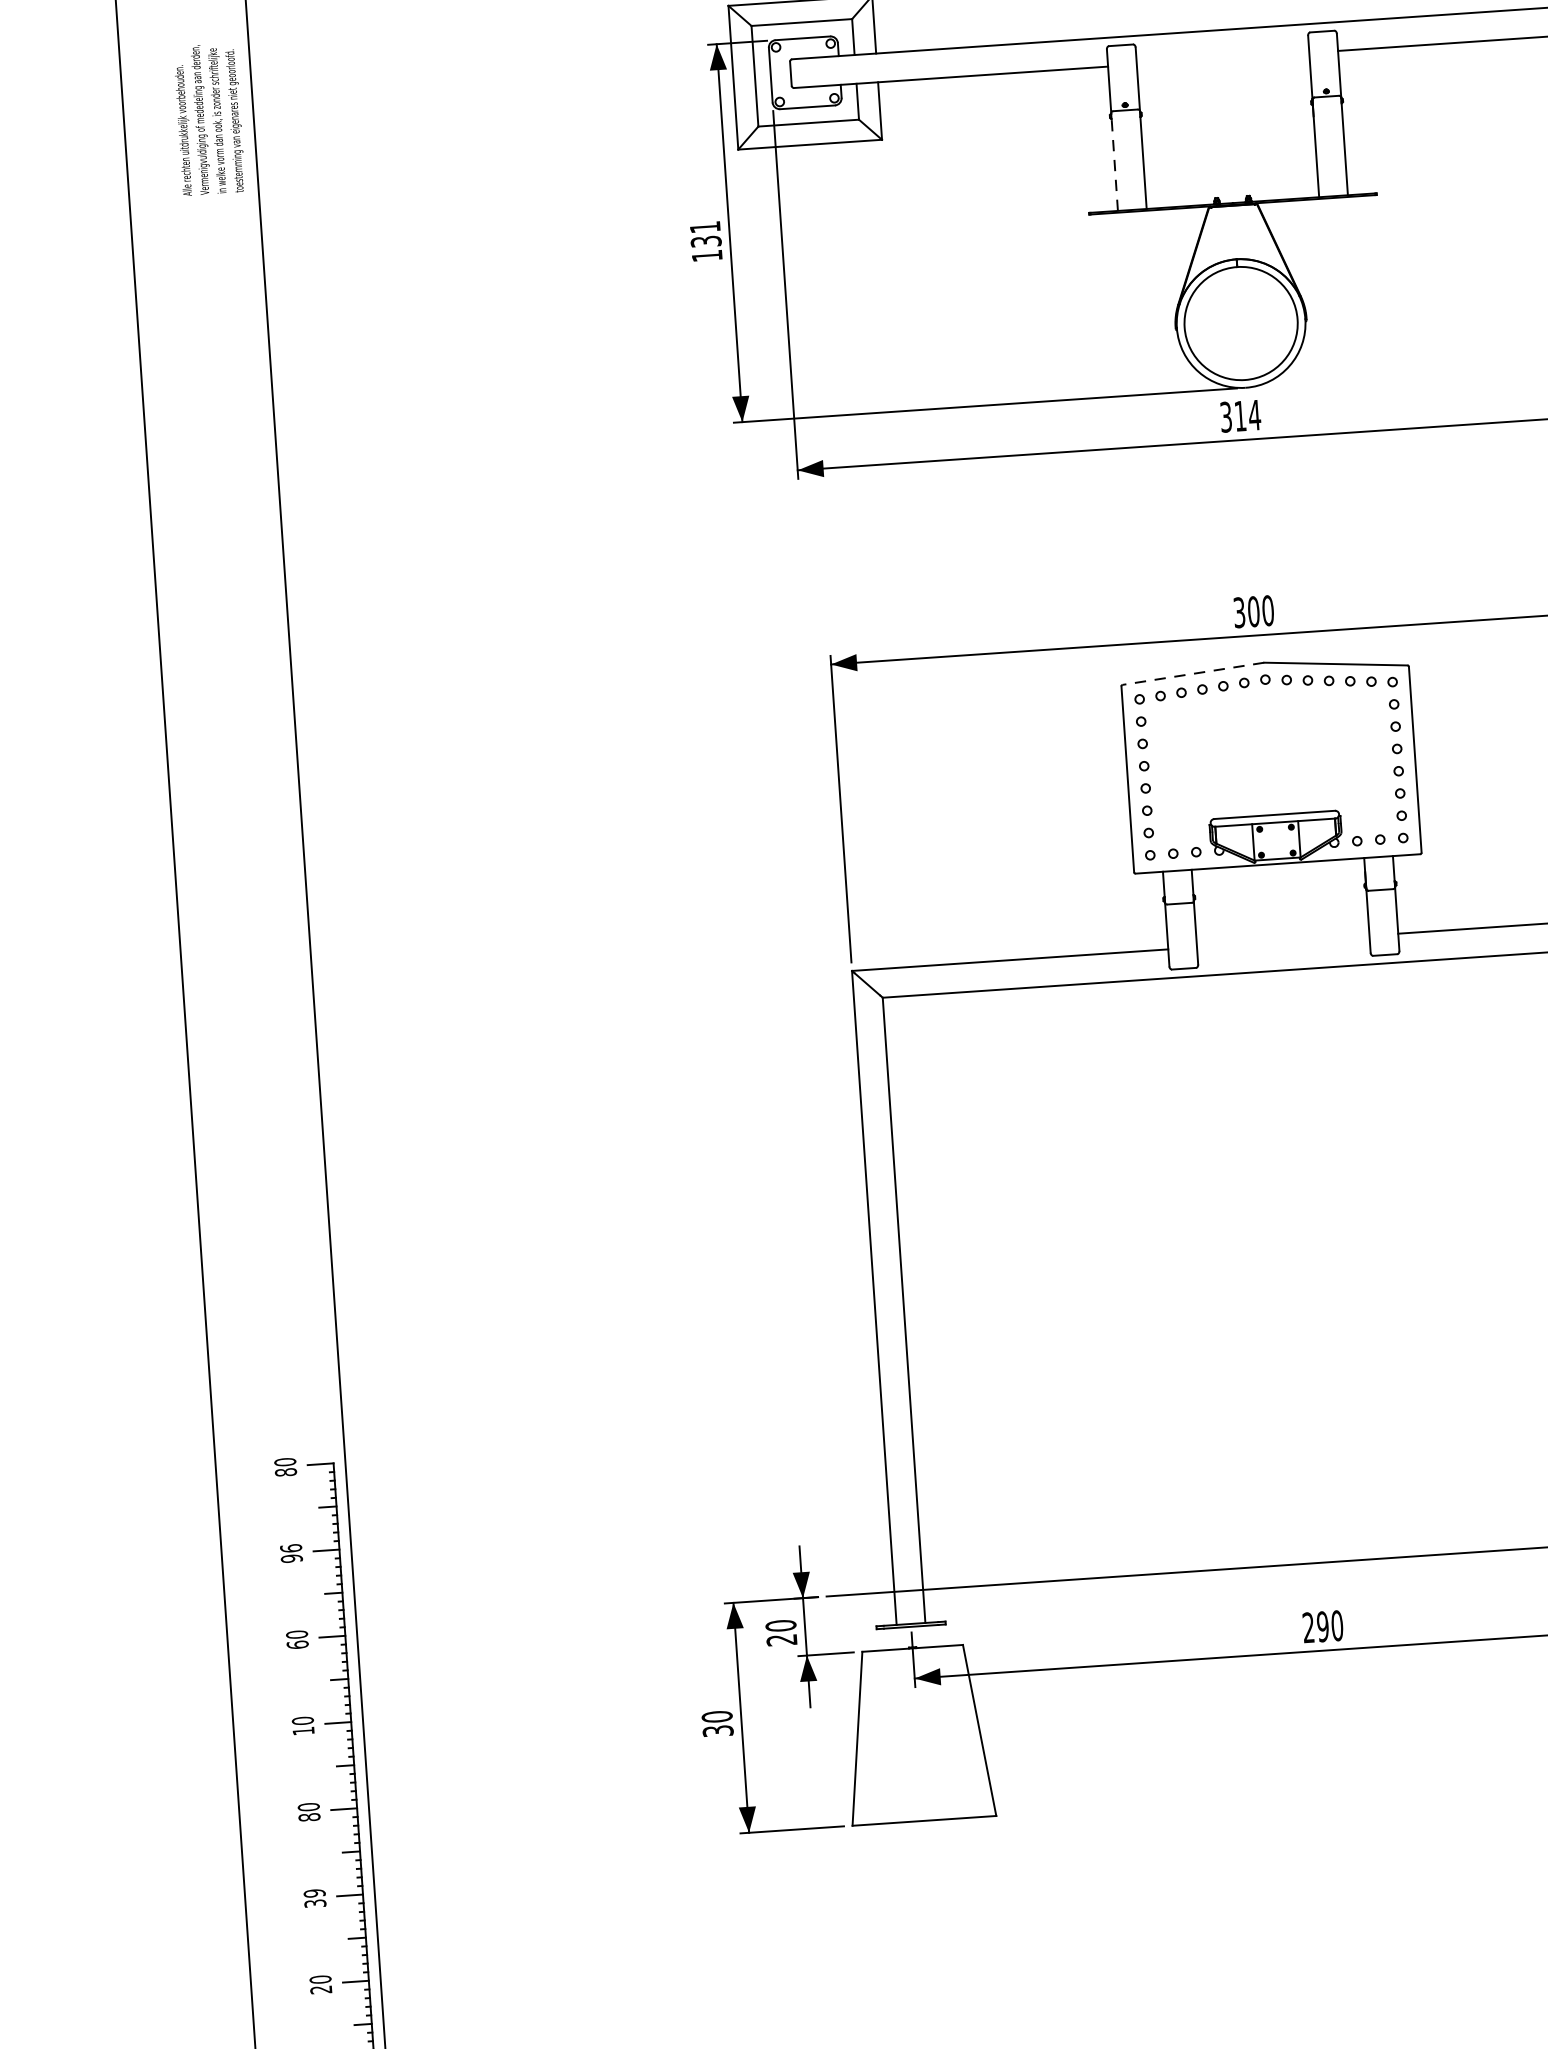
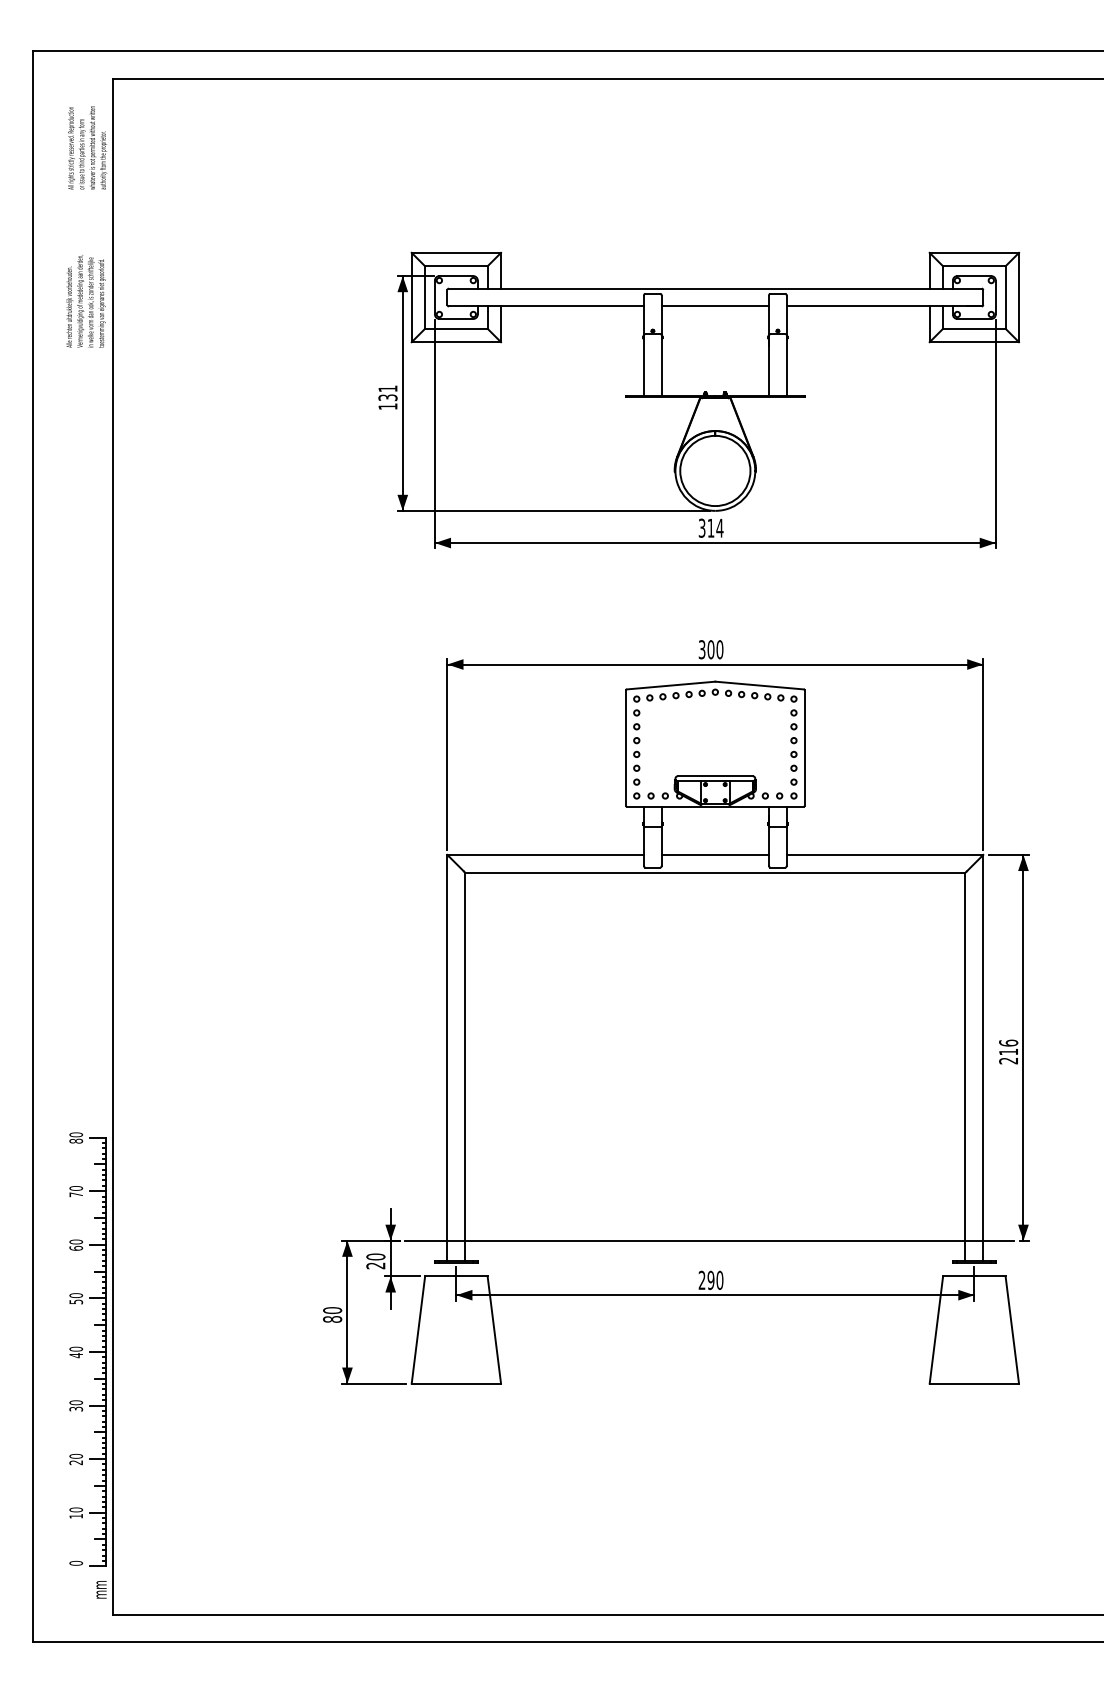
line: (1221, 58) -> (714, 306), added
line: (1113, 161) -> (643, 365), dashed -> solid
line: (1192, 673) -> (670, 685), dashed -> solid
line: (1281, 940) -> (714, 854), added
text: (291, 1553) -> (76, 1191), 96 -> 70
text: (304, 1730) -> (76, 1301), 10 -> 50
text: (718, 1731) -> (332, 1319), 30 -> 80
text: (309, 1817) -> (76, 1355), 80 -> 40
text: (315, 1892) -> (76, 1402), 39 -> 30

